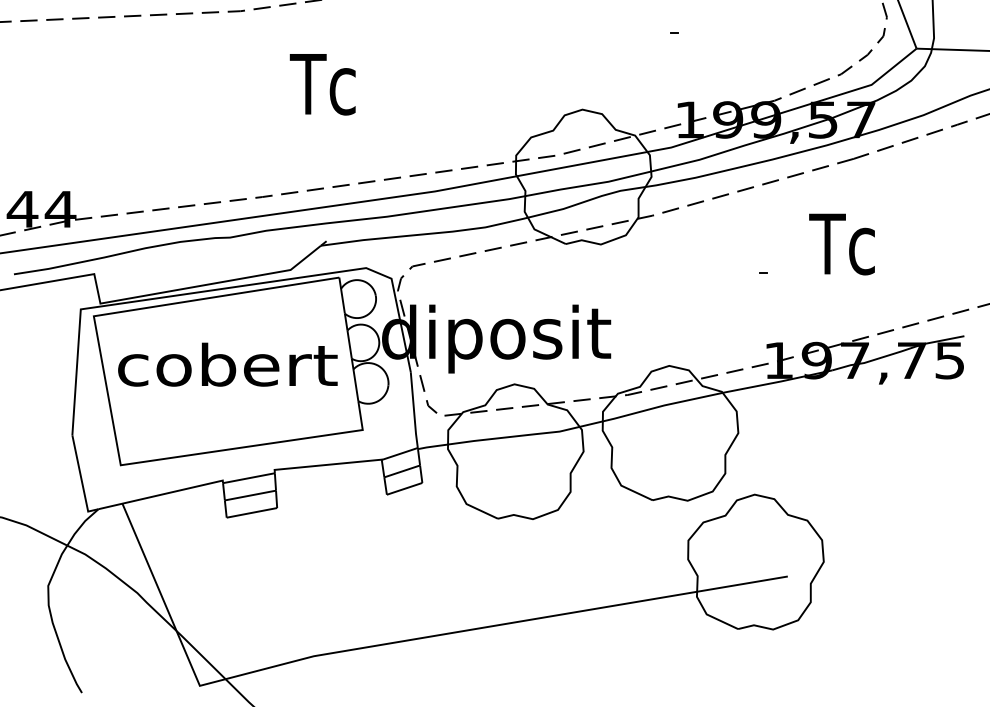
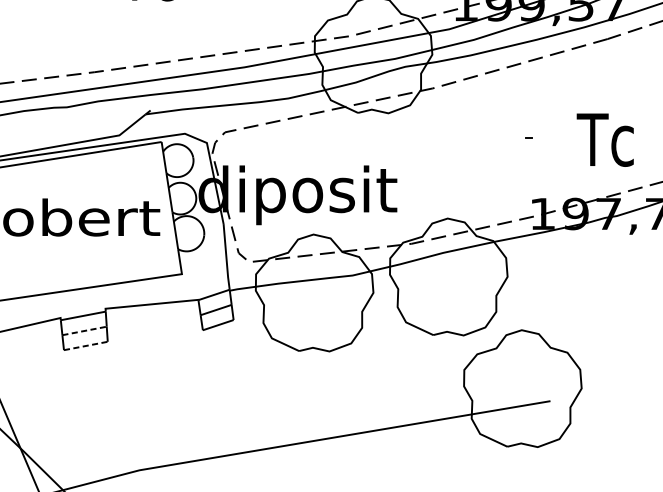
text: (841, 244) -> (604, 140), moved
line: (250, 495) -> (84, 330), solid -> dashed
line: (251, 512) -> (85, 345), solid -> dashed

